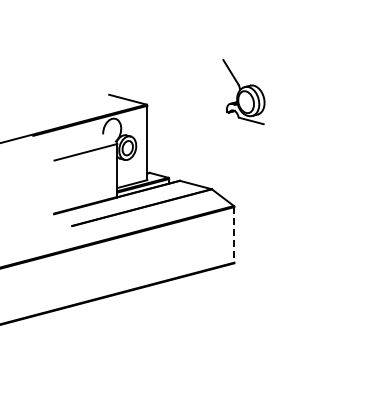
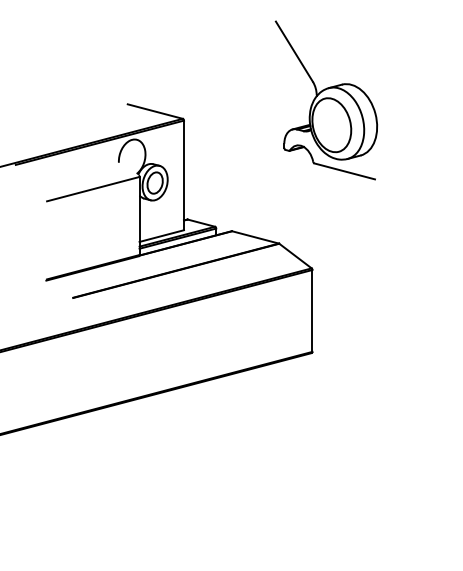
part: (243, 91) -> (325, 99), size x1.67
line: (234, 234) -> (312, 310), dashed -> solid

